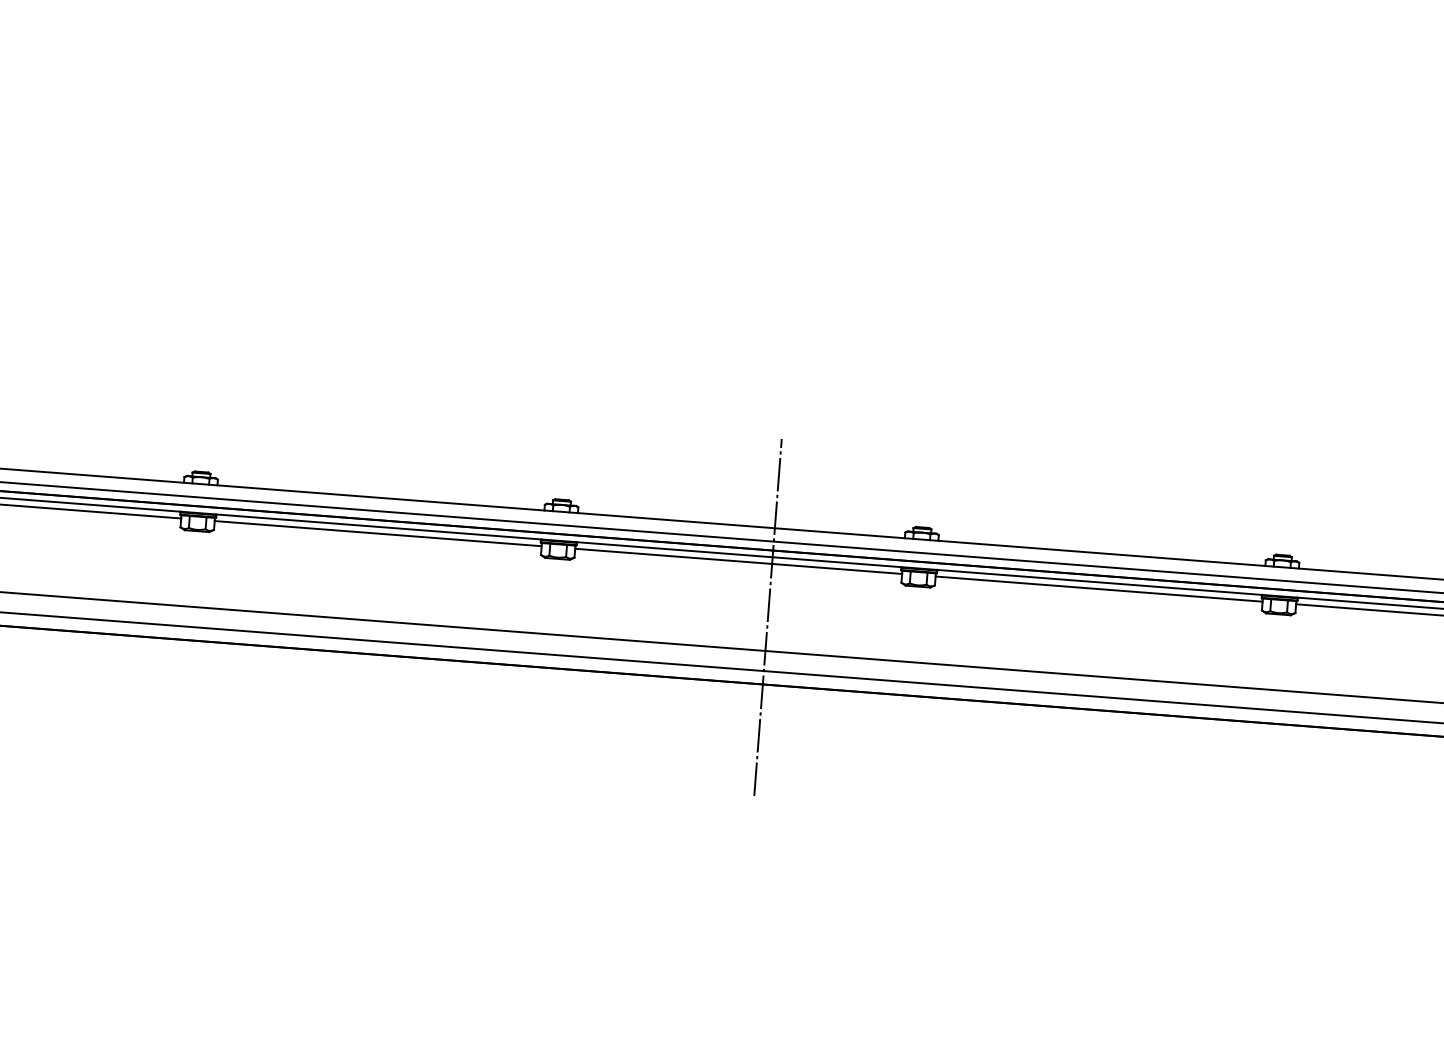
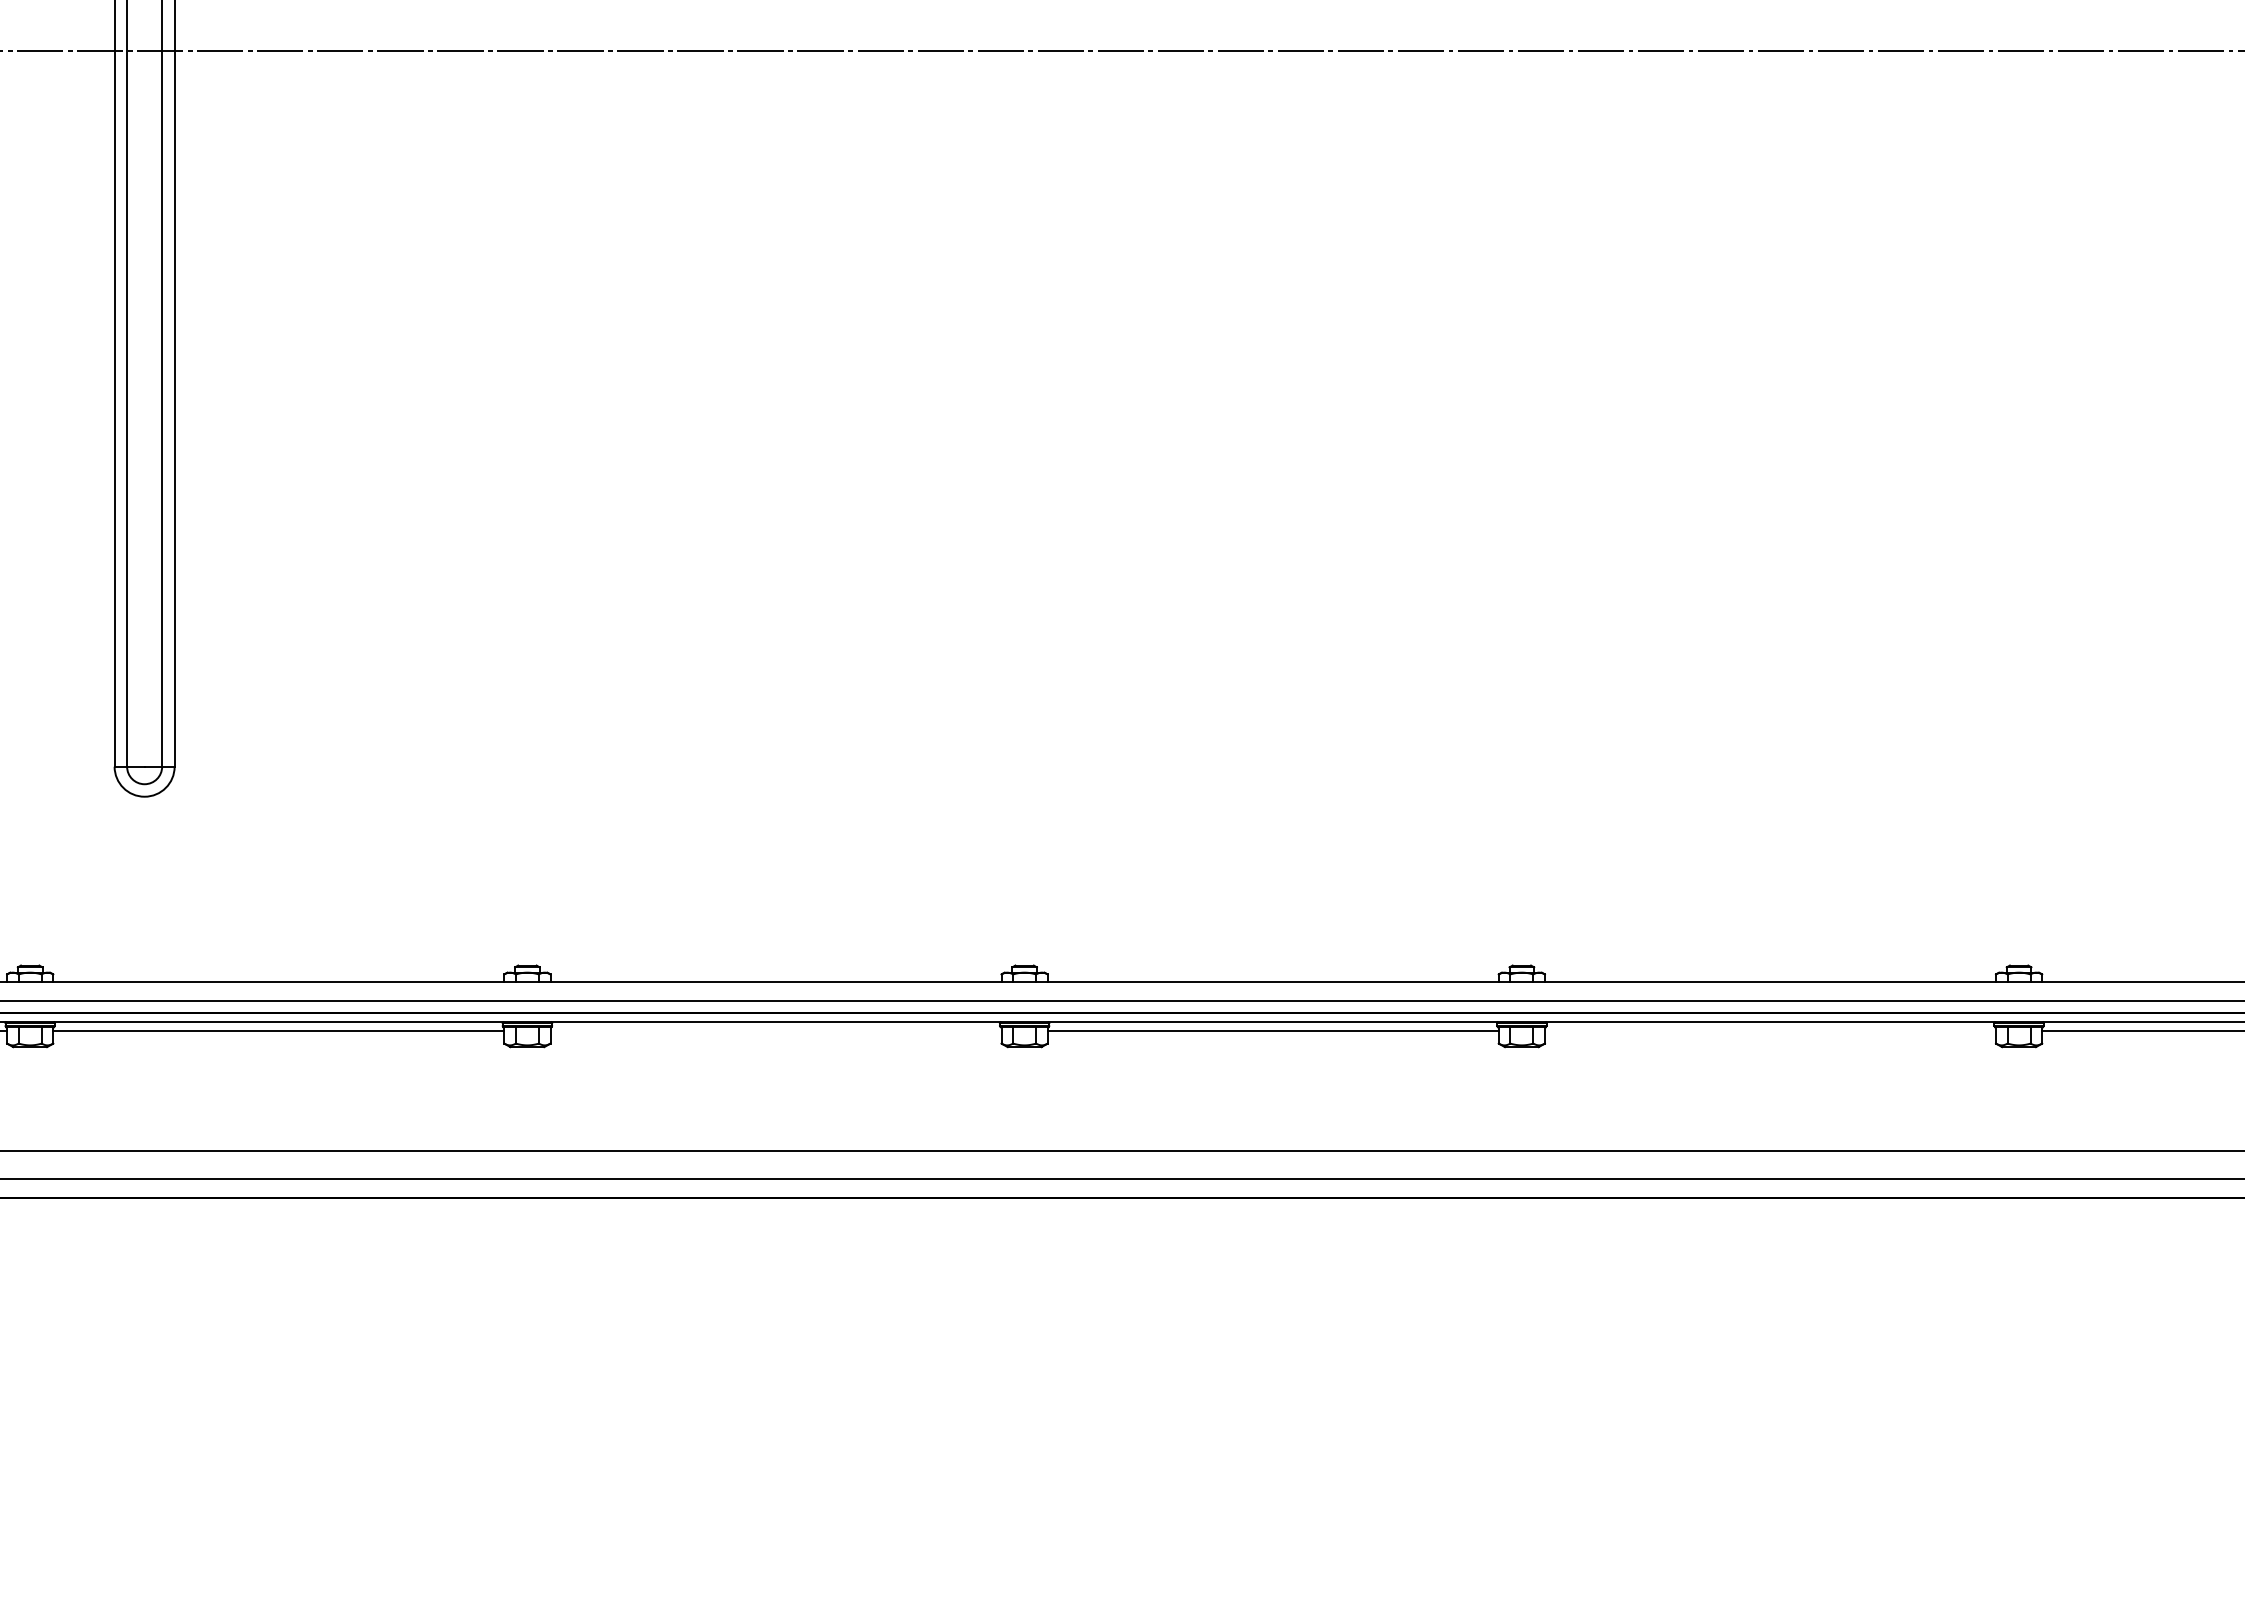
line: (377, 533) -> (775, 1031), removed
line: (1098, 589) -> (1769, 1031), removed
line: (768, 617) -> (1319, 1105), removed

